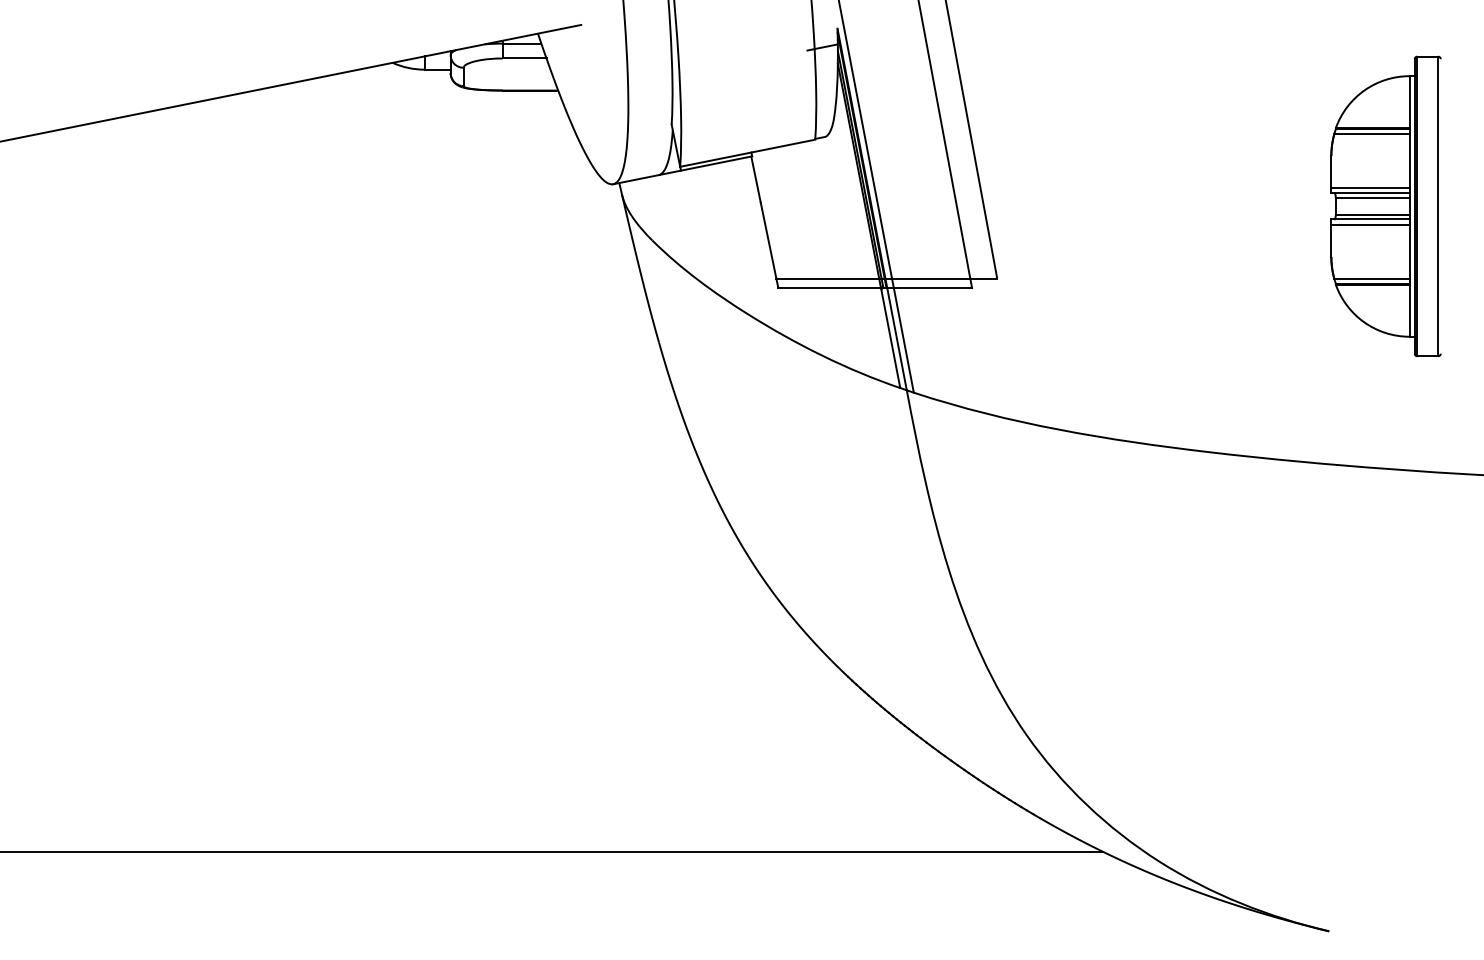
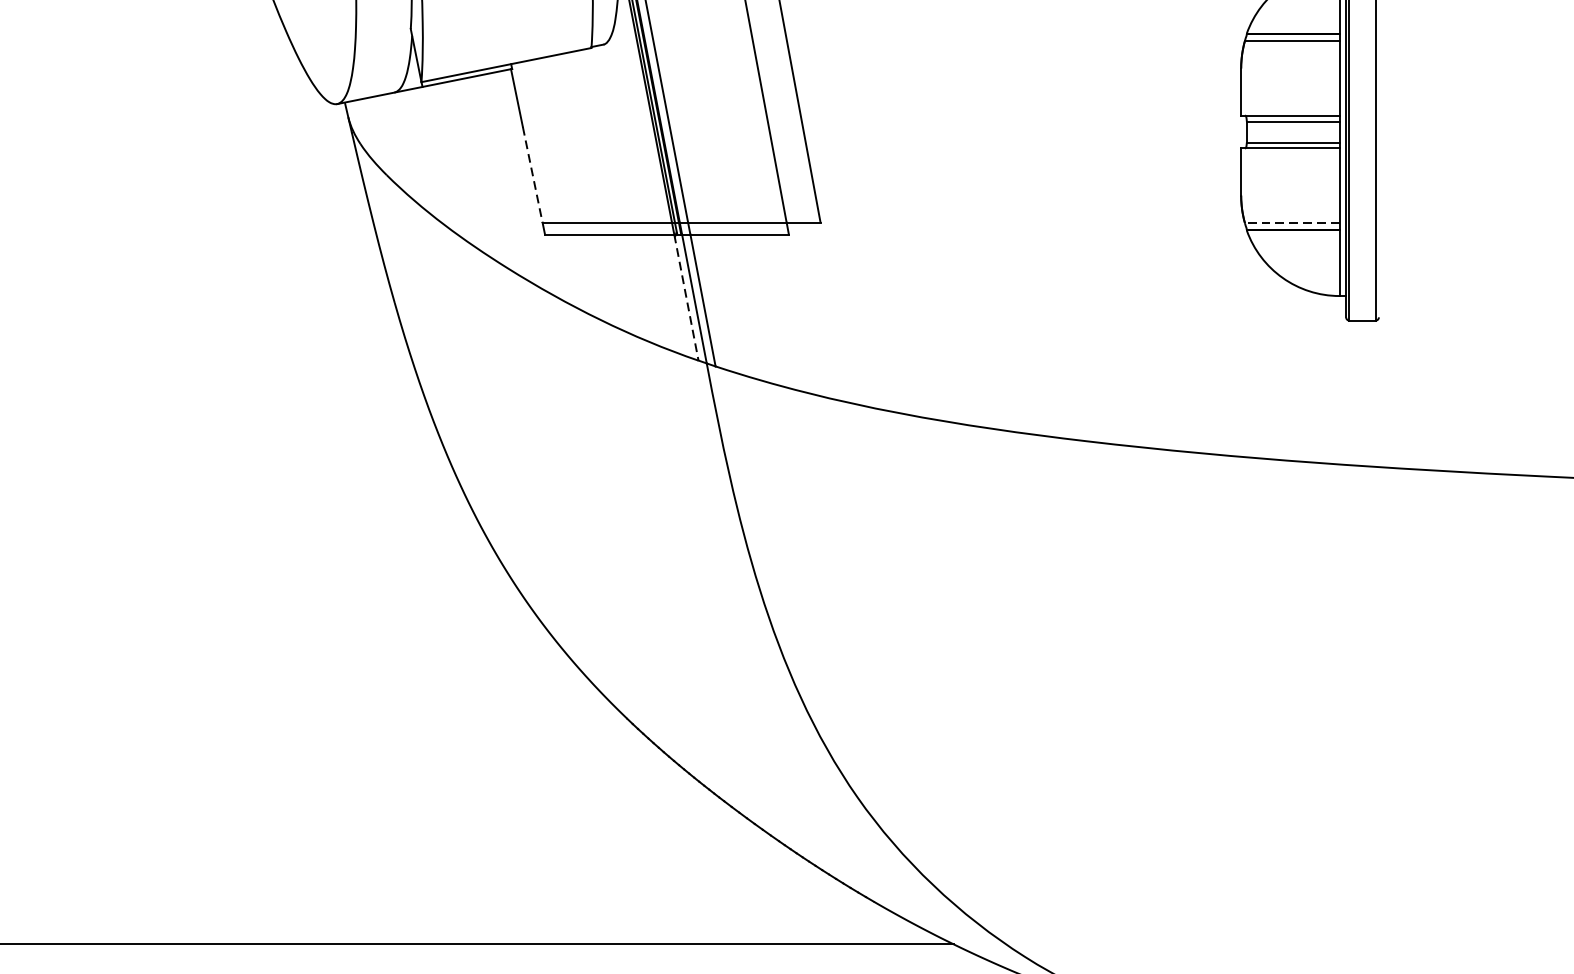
line: (1370, 188) -> (1290, 109), removed
line: (1370, 224) -> (1290, 154), removed
line: (768, 240) -> (532, 174), solid -> dashed
line: (1371, 279) -> (1291, 223), solid -> dashed
line: (890, 337) -> (686, 296), solid -> dashed

